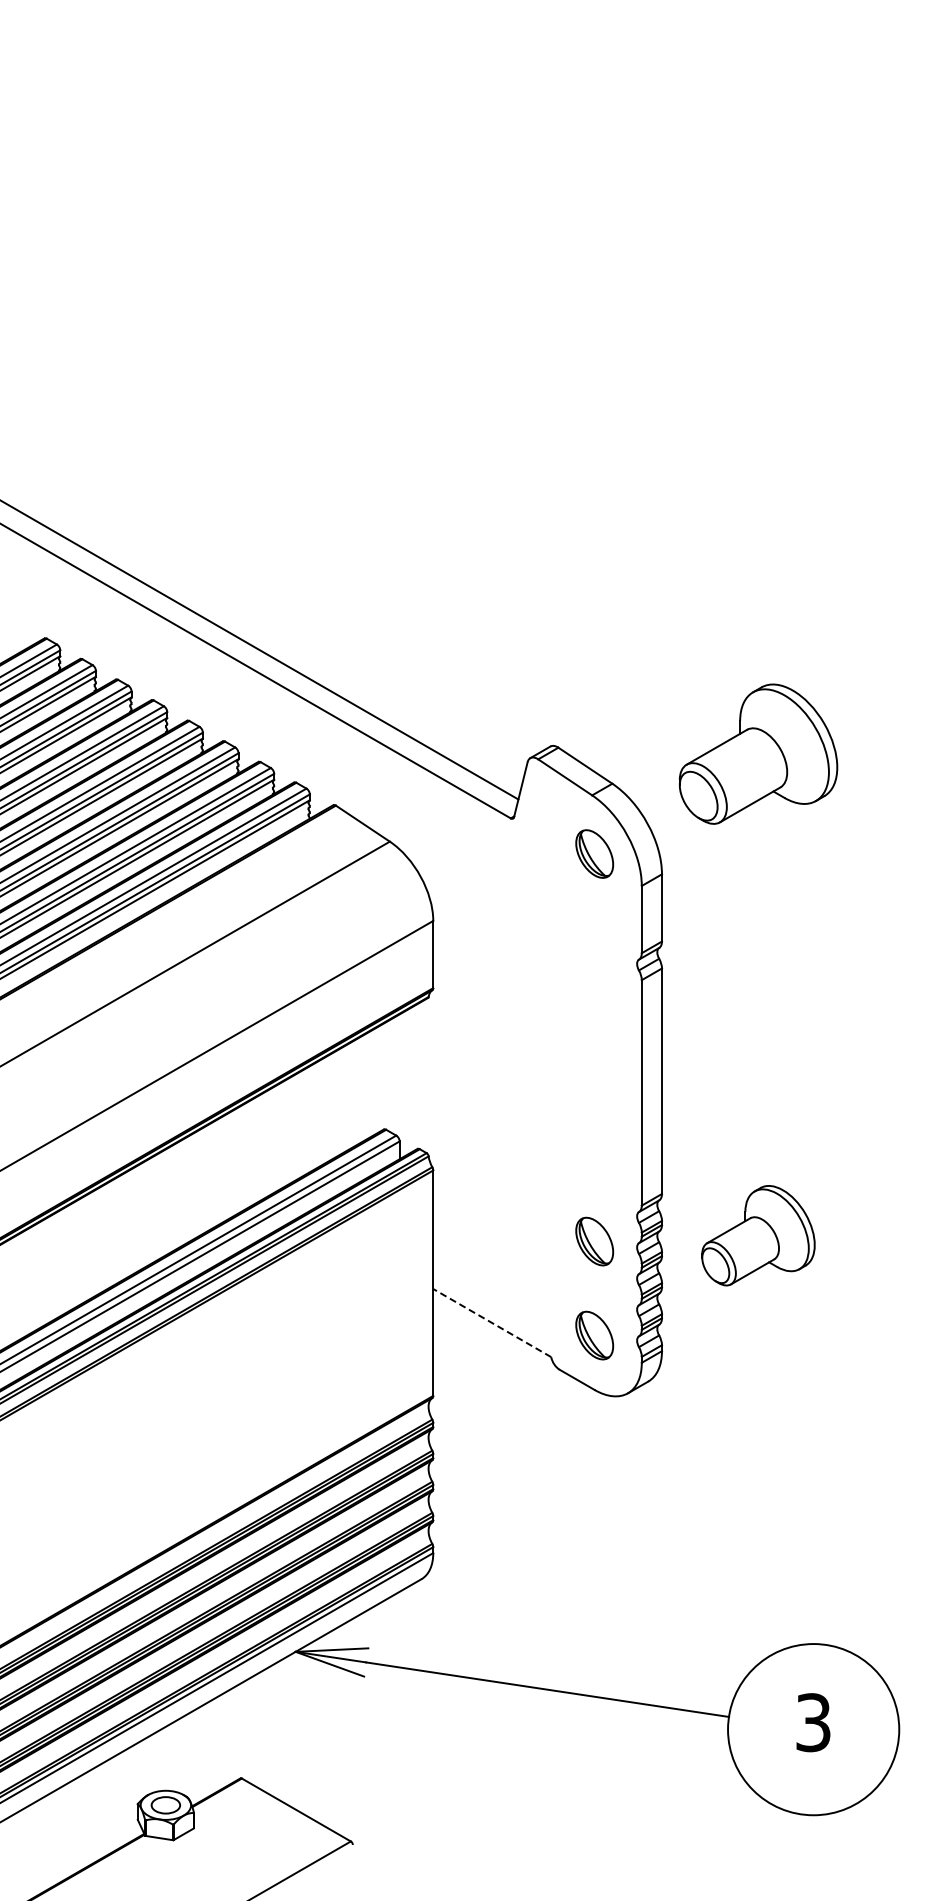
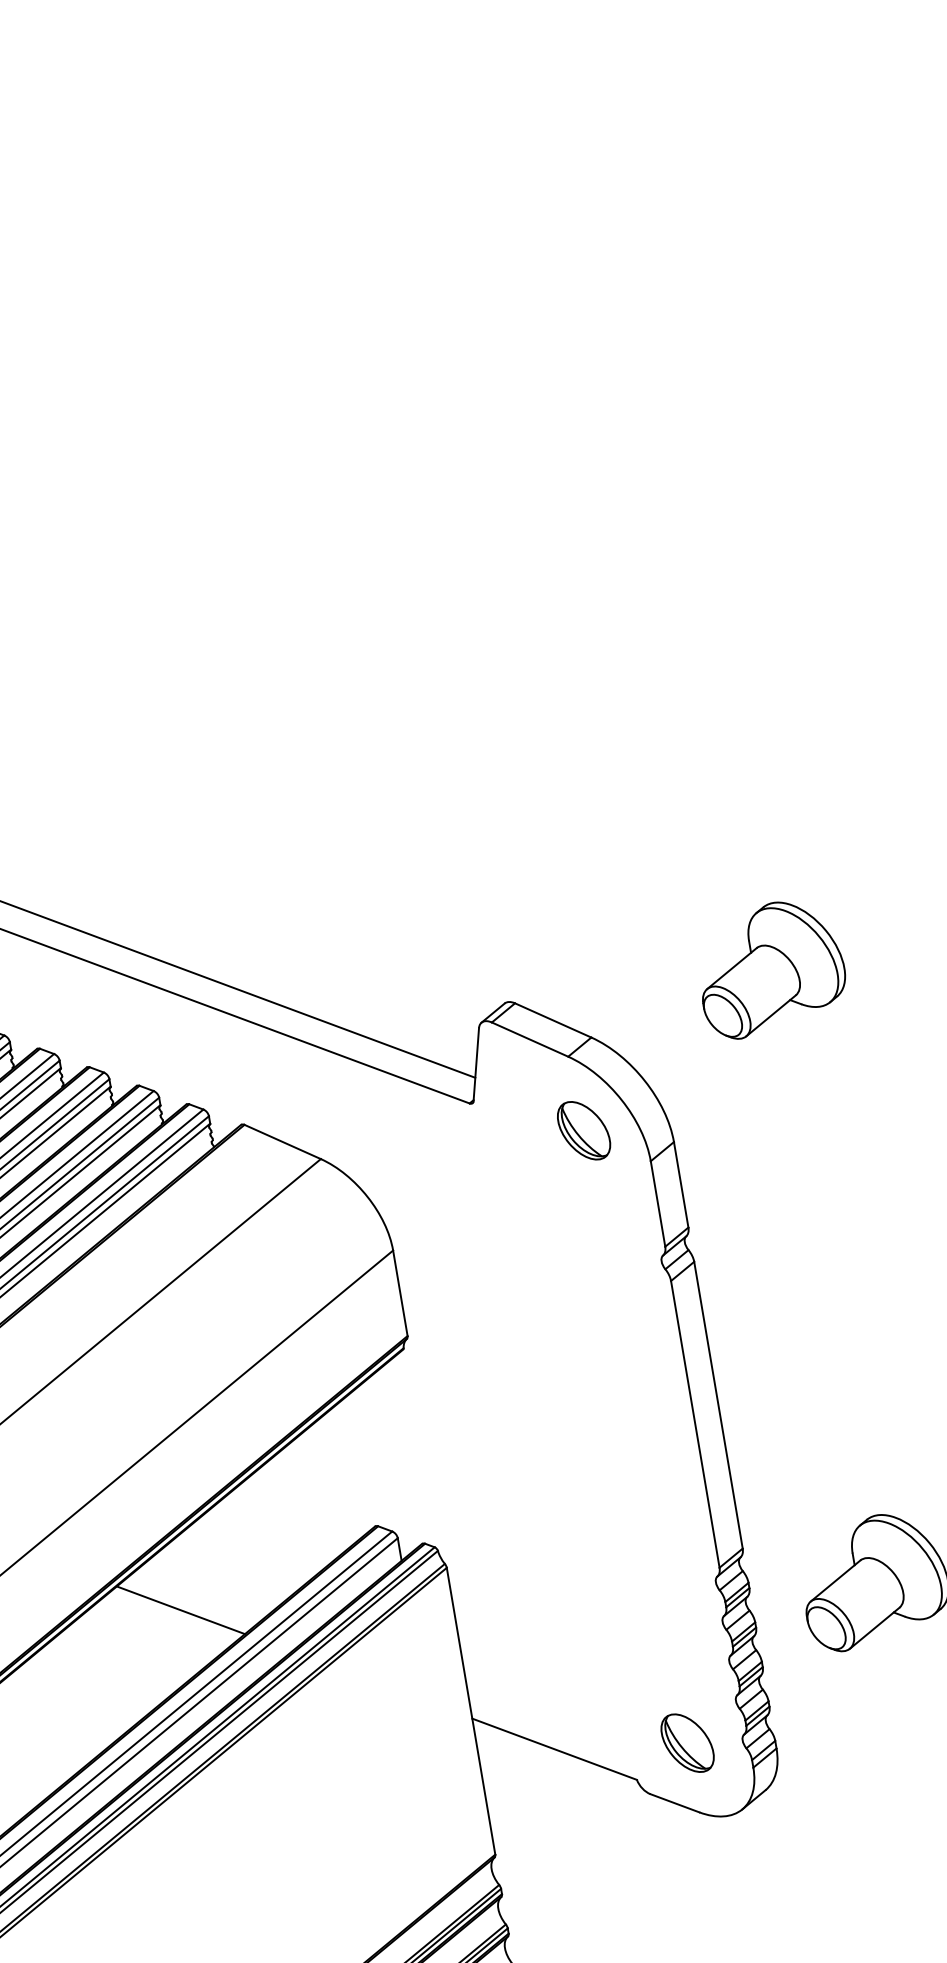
part: (758, 753) -> (770, 967), size x0.71
line: (224, 1168) -> (180, 1610), added
part: (594, 1241) -> (667, 1623), removed
line: (491, 1322) -> (553, 1748), dashed -> solid

